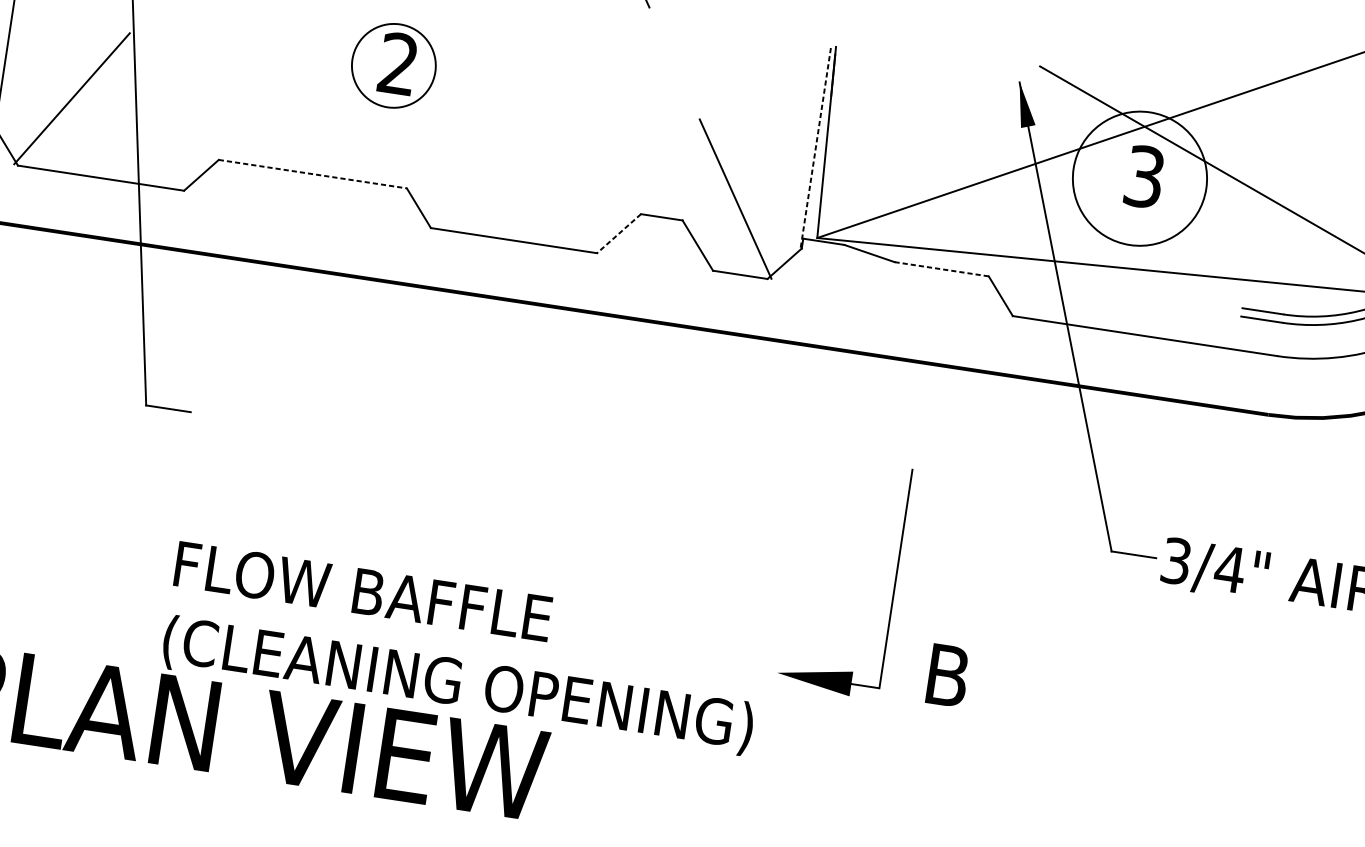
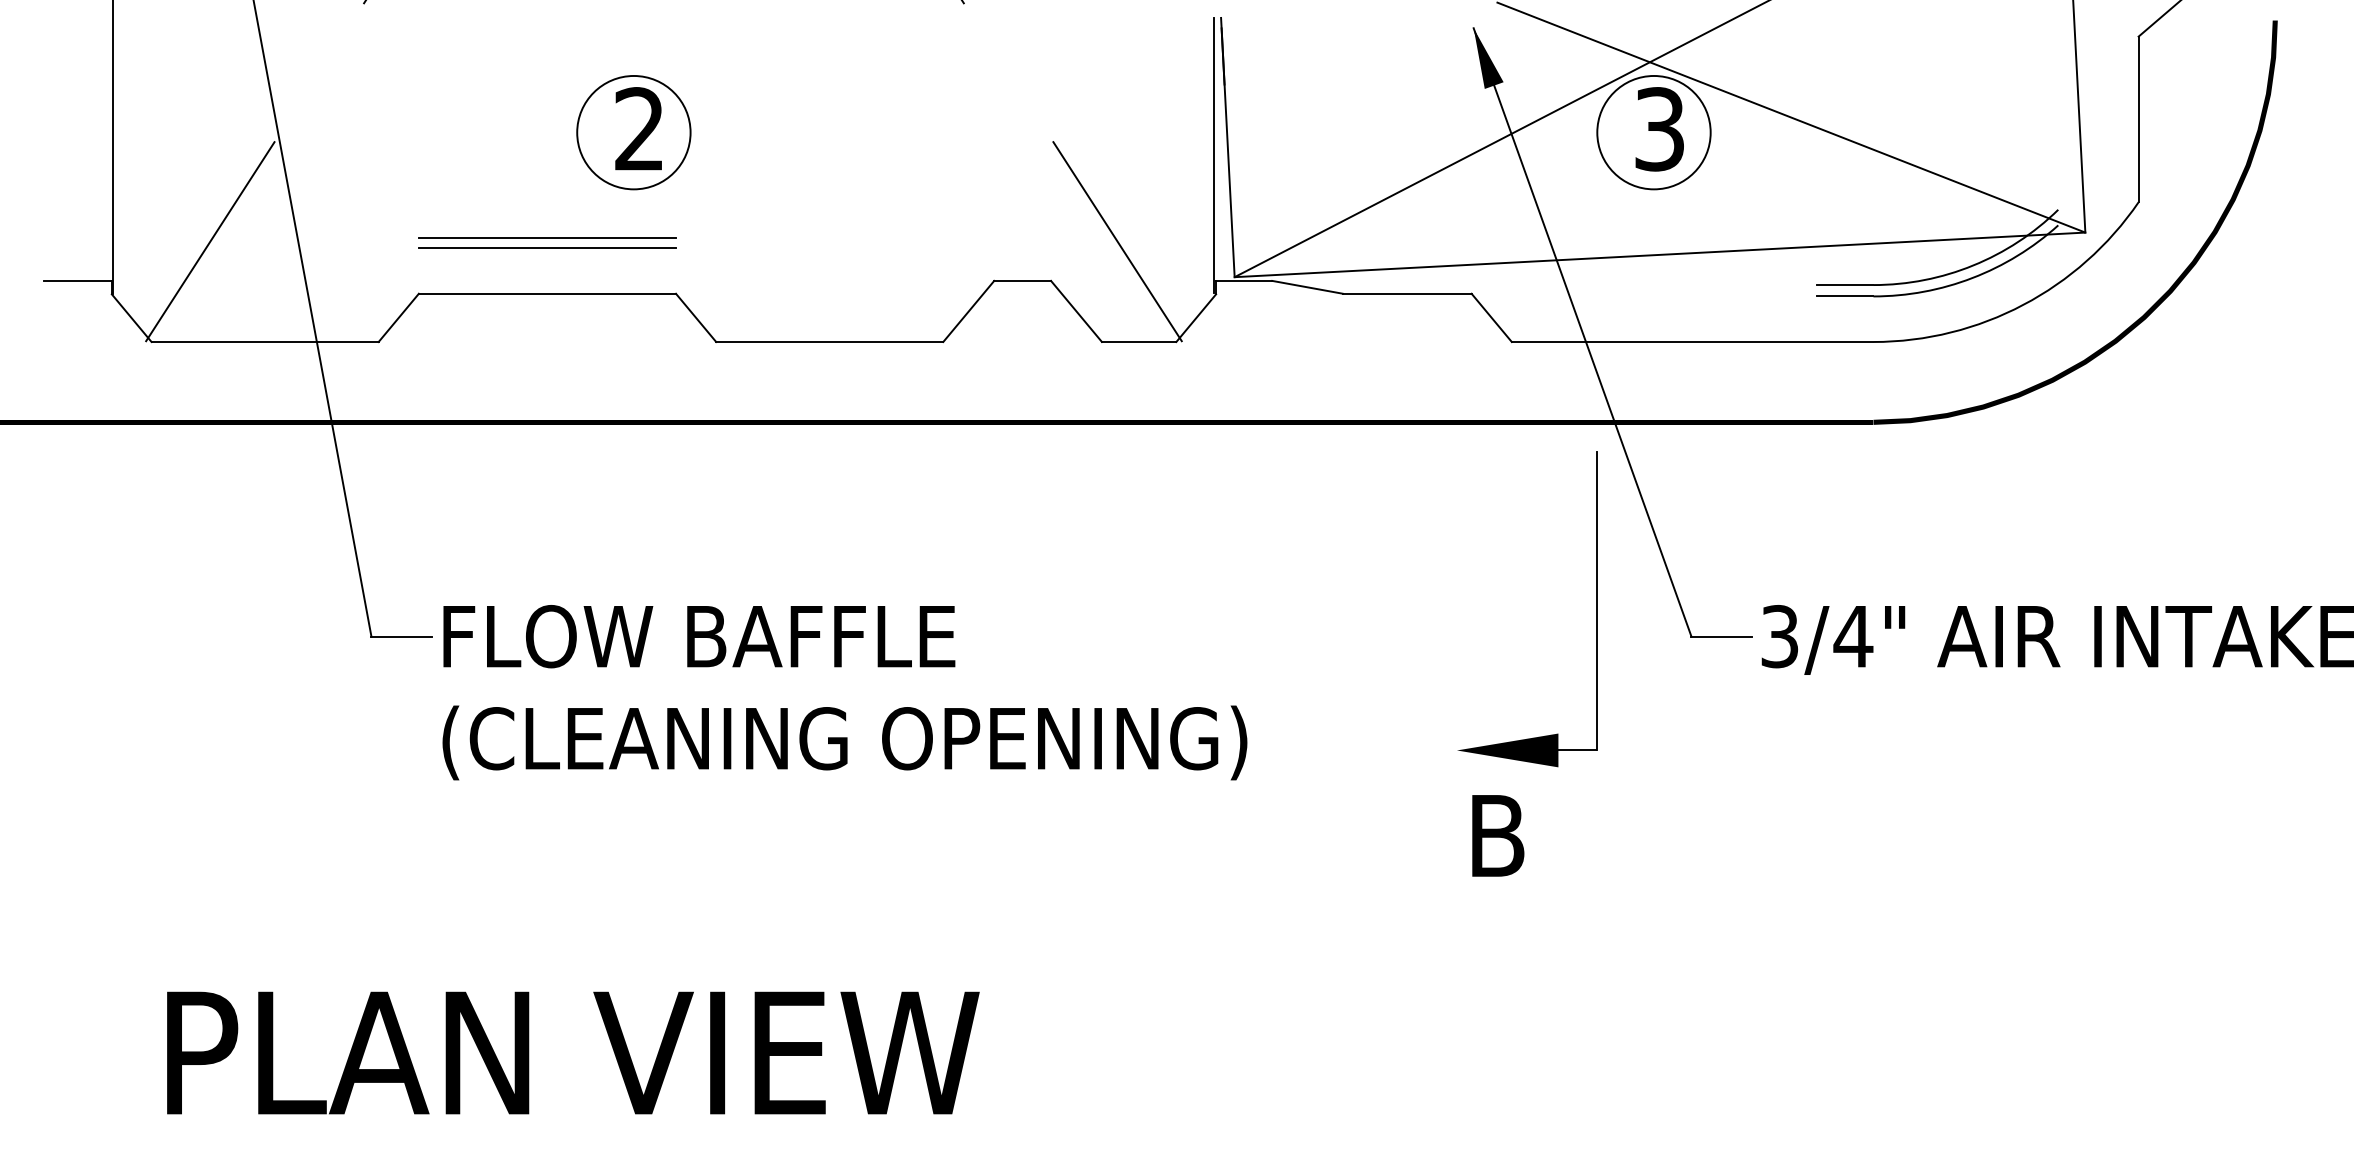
line: (318, 133) -> (547, 238), added
line: (318, 140) -> (547, 247), added
line: (816, 146) -> (1214, 155), dashed -> solid
line: (312, 173) -> (547, 293), dashed -> solid
circle: (1139, 178) -> (1653, 132), size x0.62
line: (618, 233) -> (968, 311), dashed -> solid
line: (941, 268) -> (1406, 293), dashed -> solid
part: (894, 585) -> (1596, 609), moved
text: (463, 648) -> (844, 692), moved

